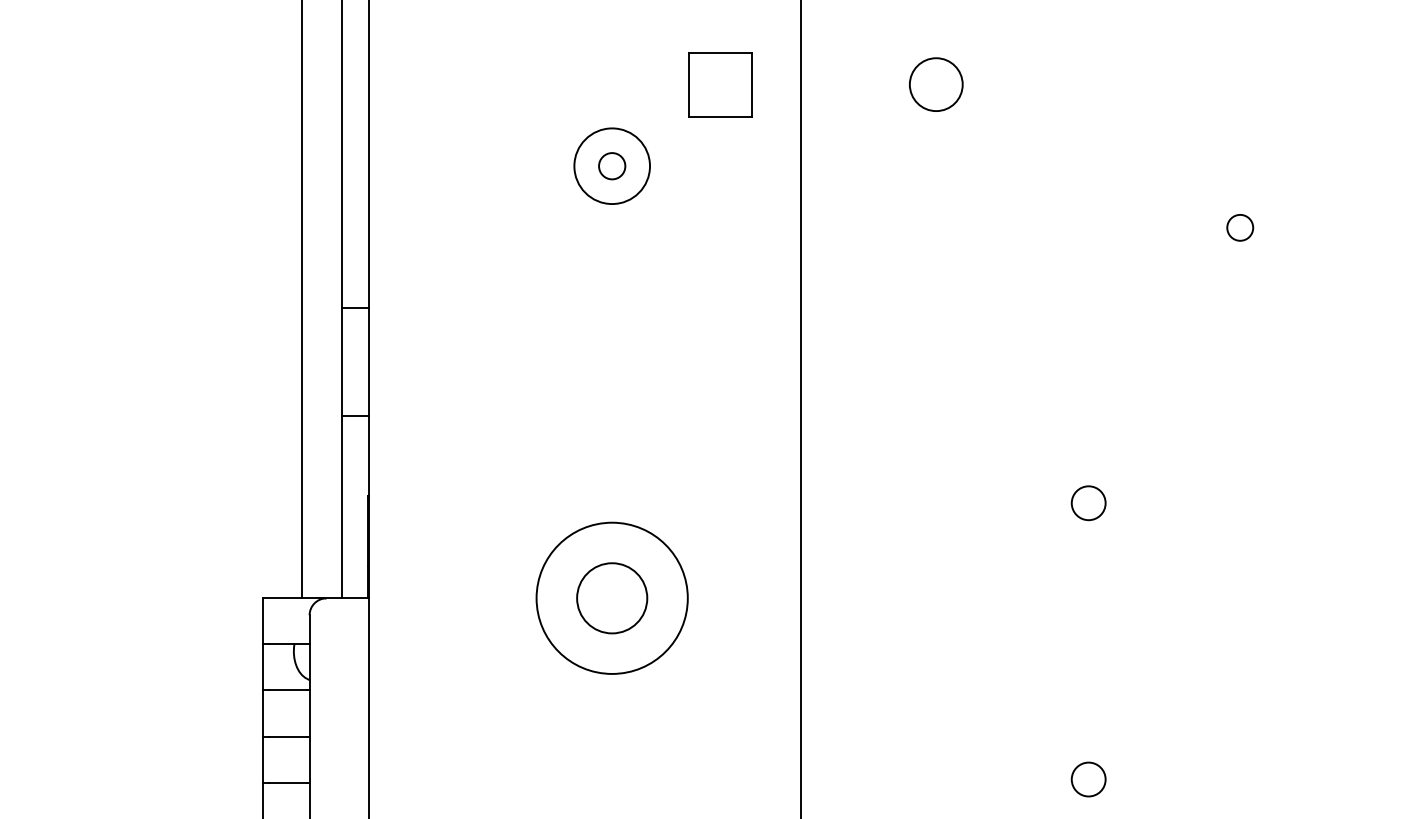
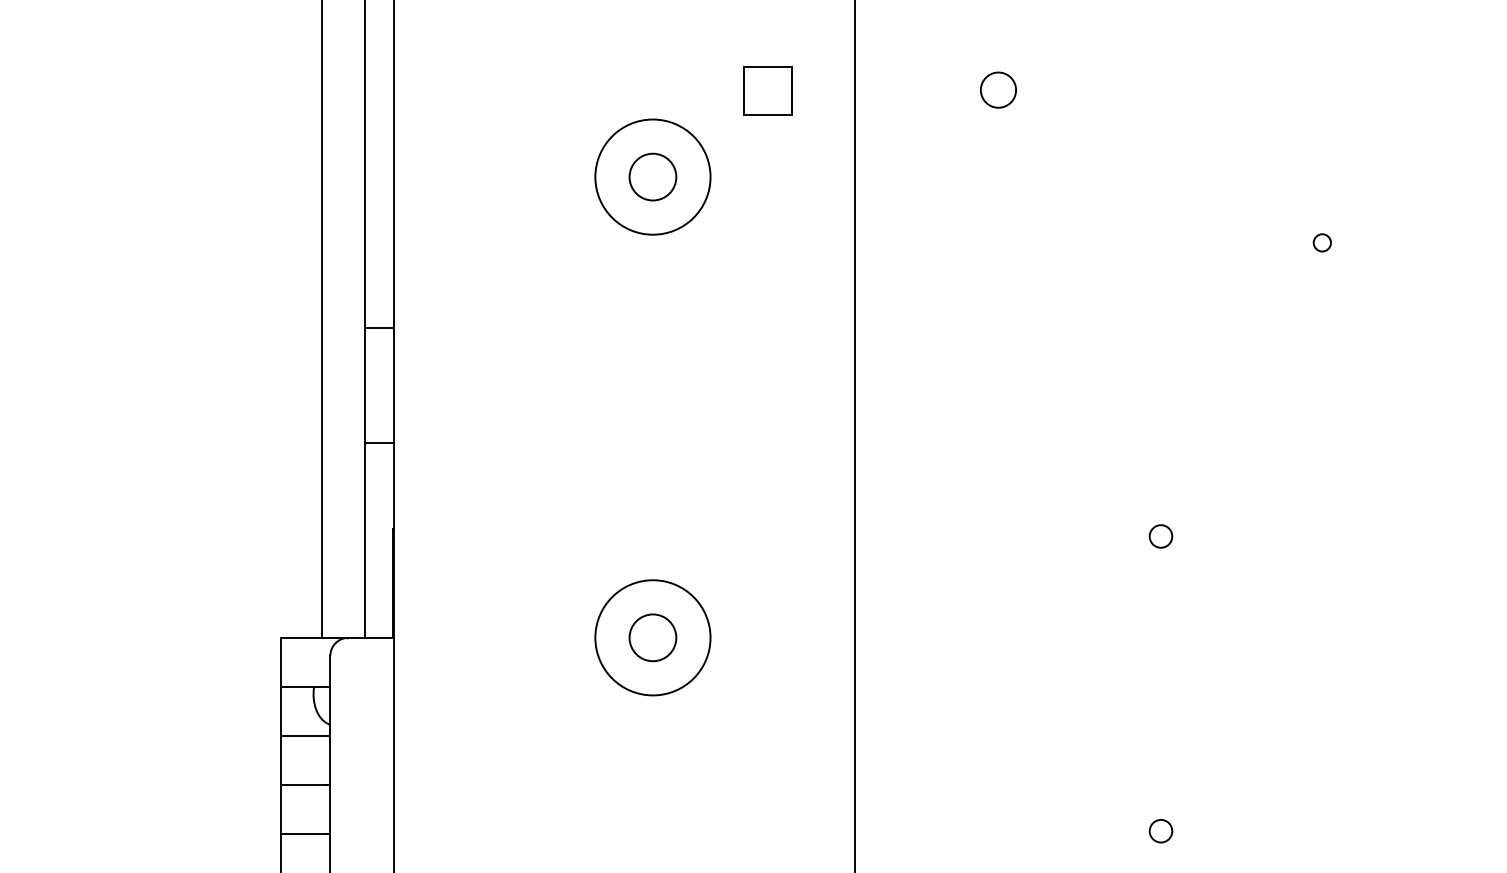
part: (719, 84) -> (767, 90), size x0.71
circle: (936, 84) -> (998, 89), size x0.62
circle: (611, 165) -> (652, 176), size x1.43
circle: (611, 165) -> (652, 176), size x1.67
circle: (1239, 227) -> (1321, 242), size x0.62
circle: (1088, 503) -> (1160, 536), size x0.62
circle: (611, 598) -> (652, 637), size x0.62
circle: (611, 598) -> (652, 637), size x0.71
circle: (1088, 779) -> (1160, 831), size x0.62

